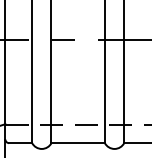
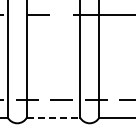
line: (78, 143) -> (53, 117), solid -> dashed

